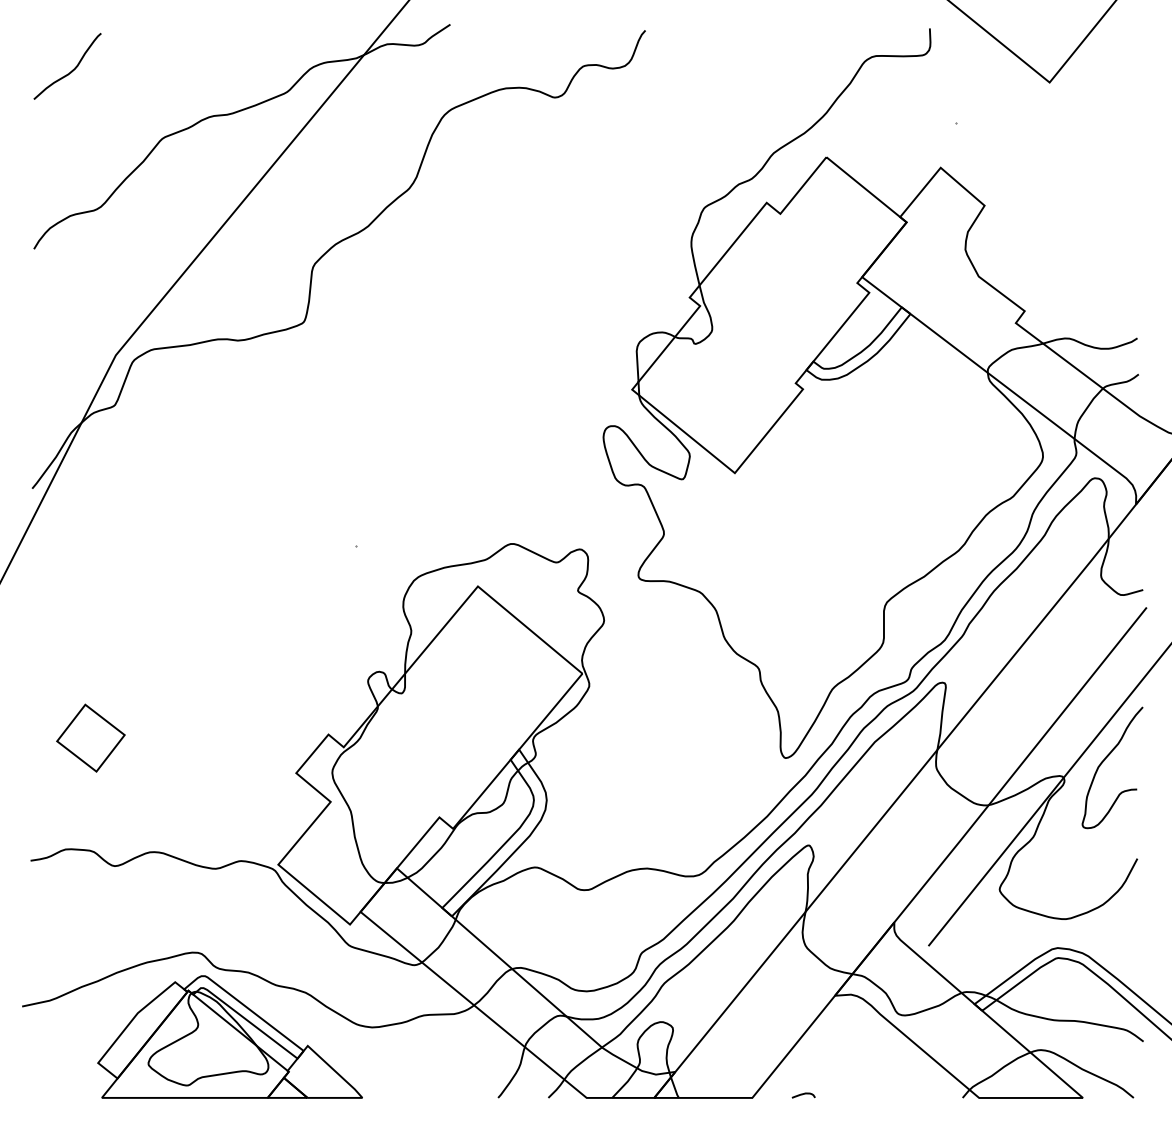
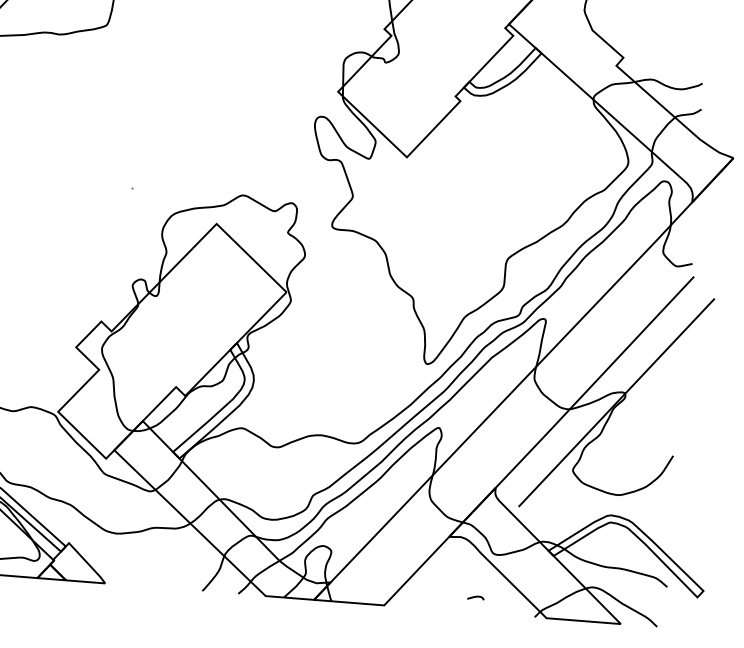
curve: (1104, 761) -> (655, 384), removed
curve: (803, 1094) -> (475, 597), moved

